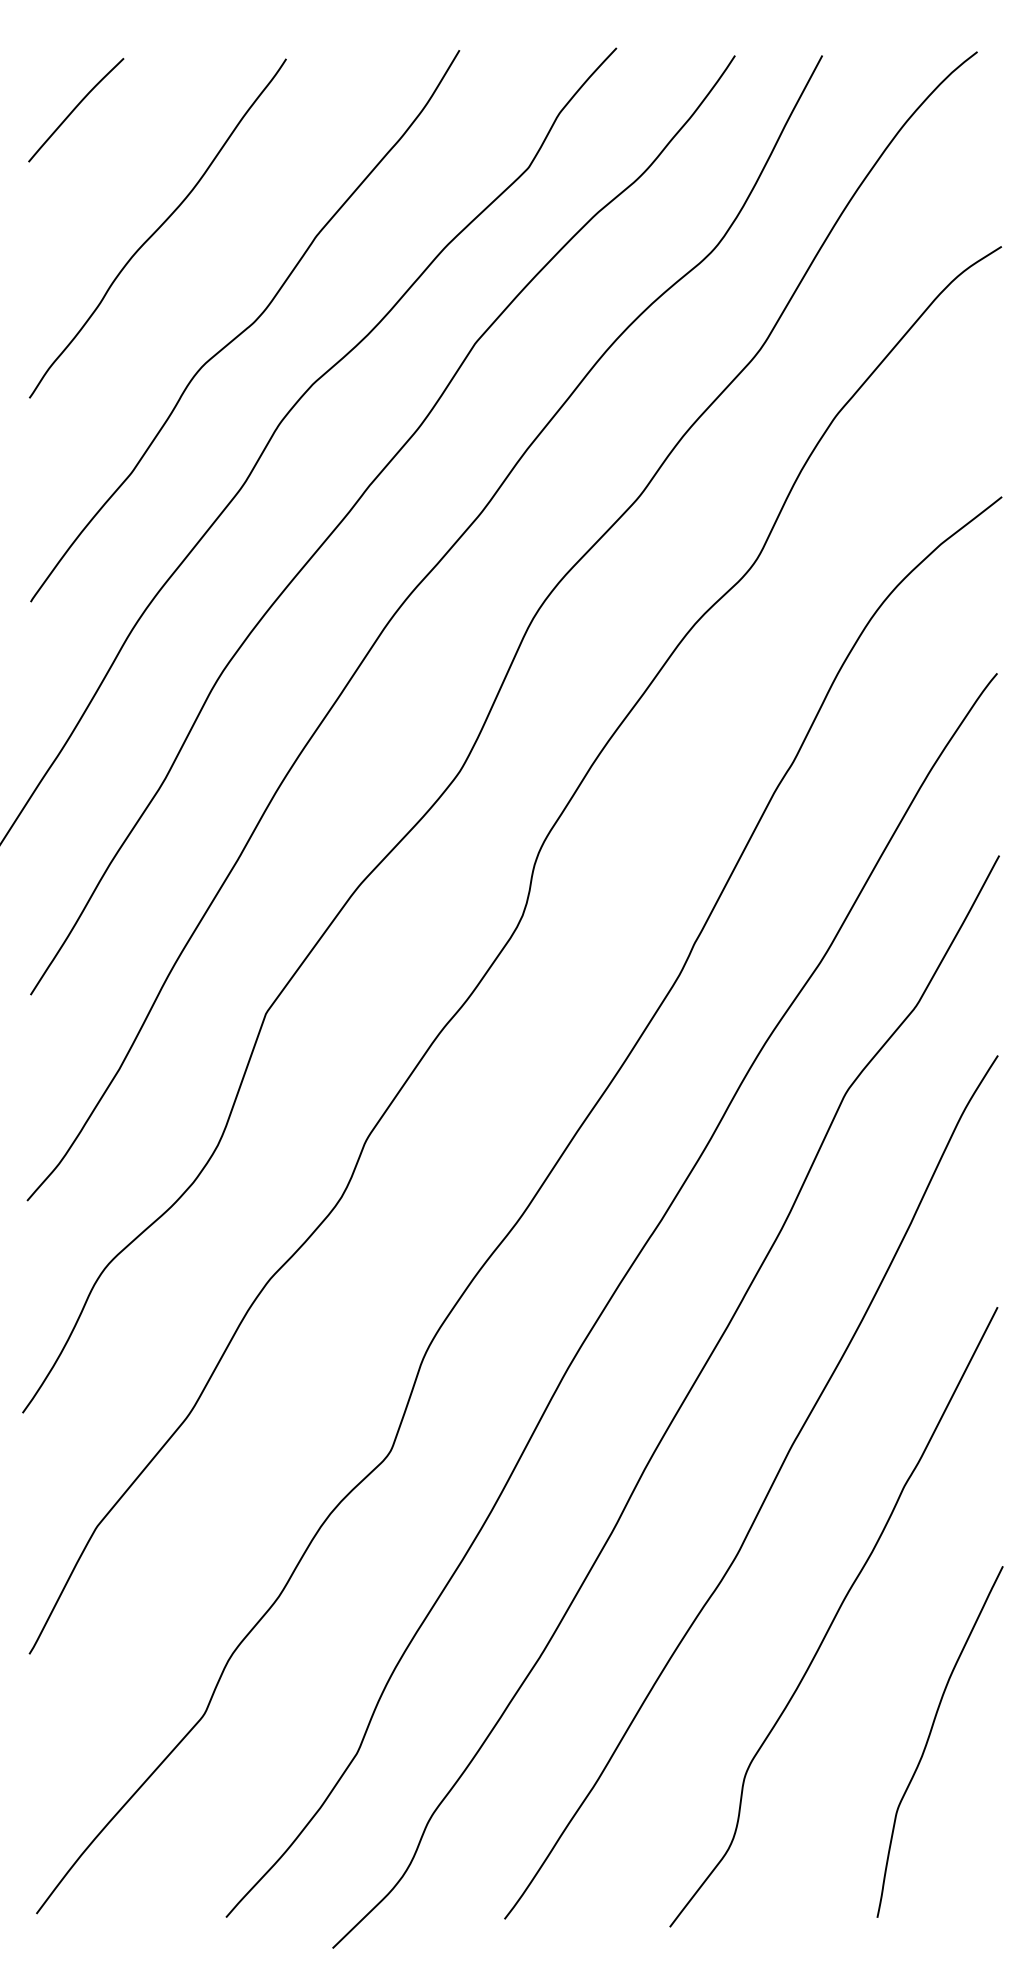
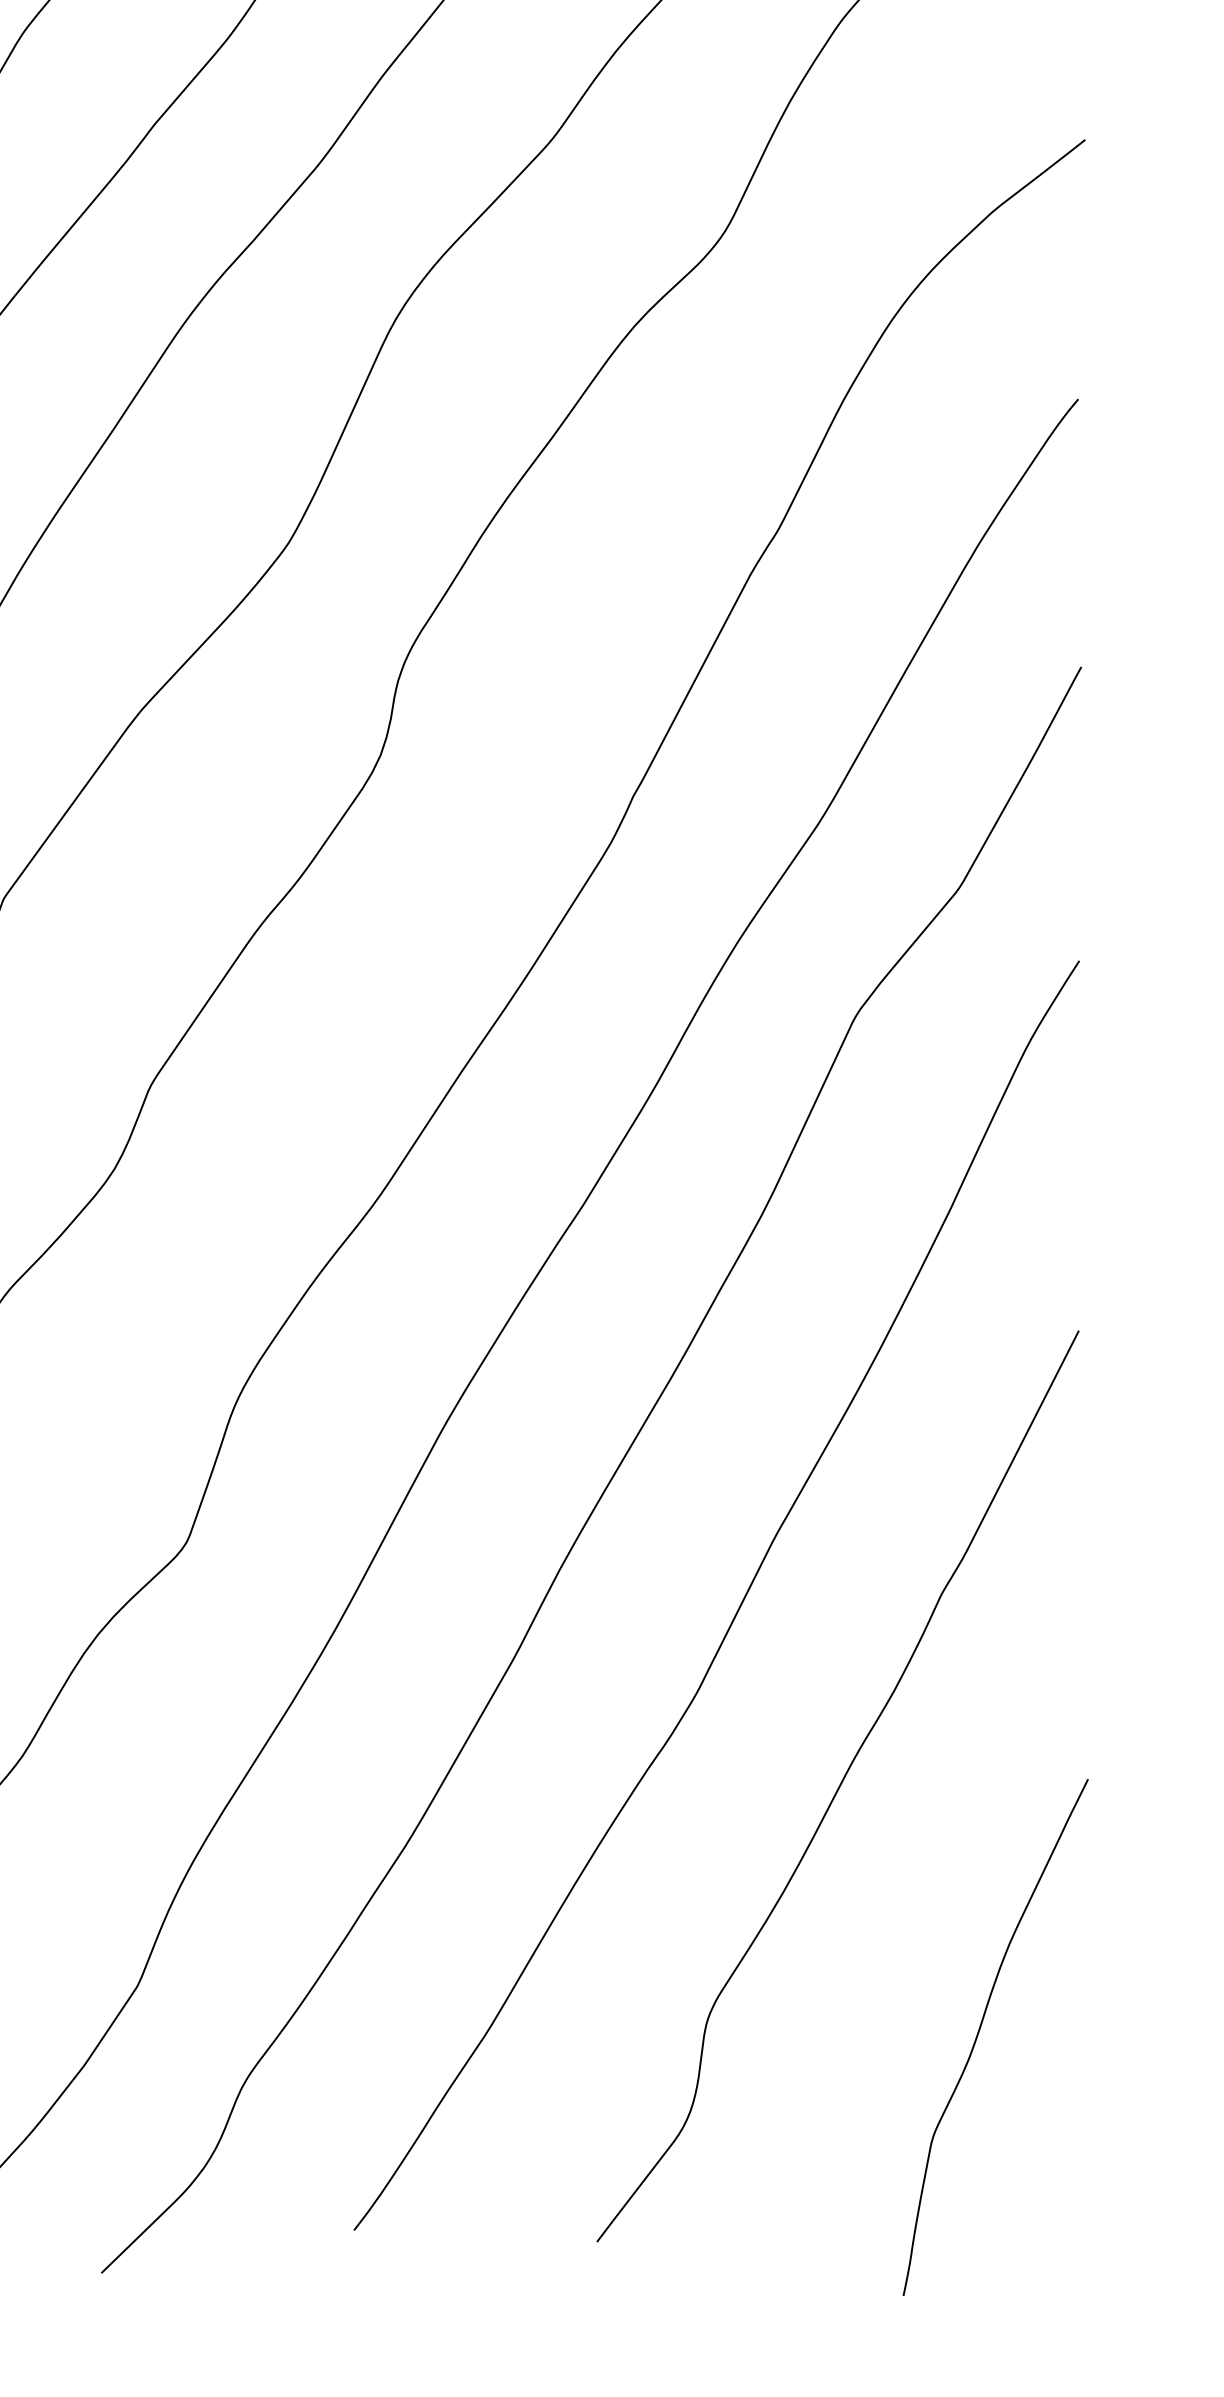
curve: (929, 1738) -> (980, 2032), moved

